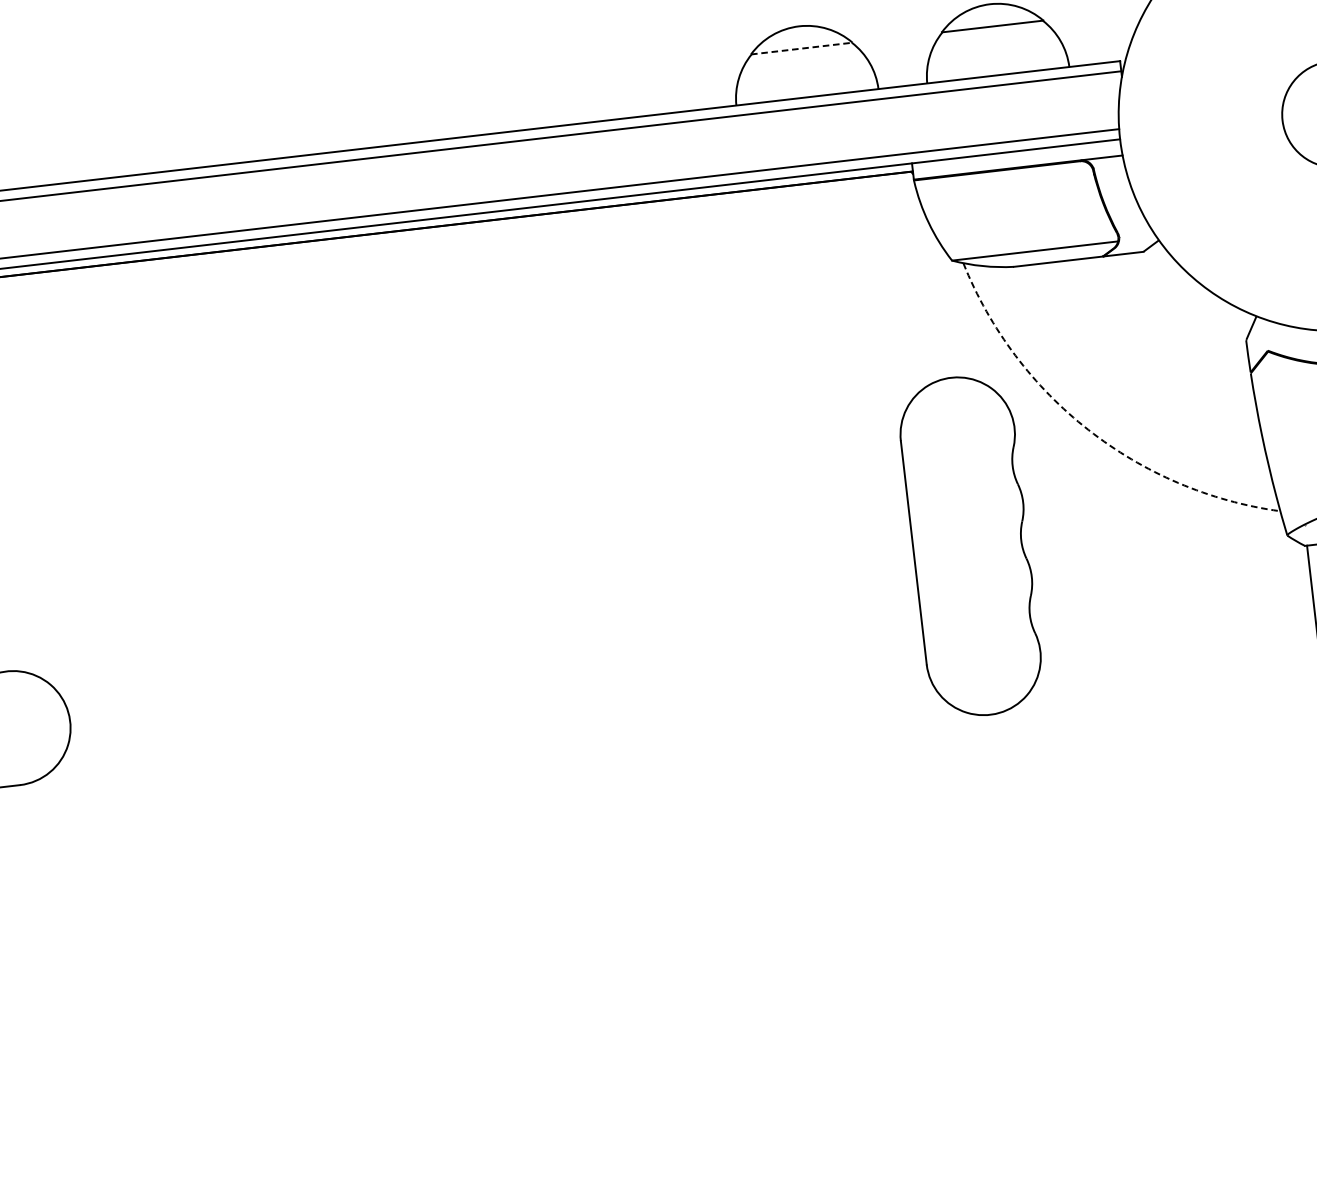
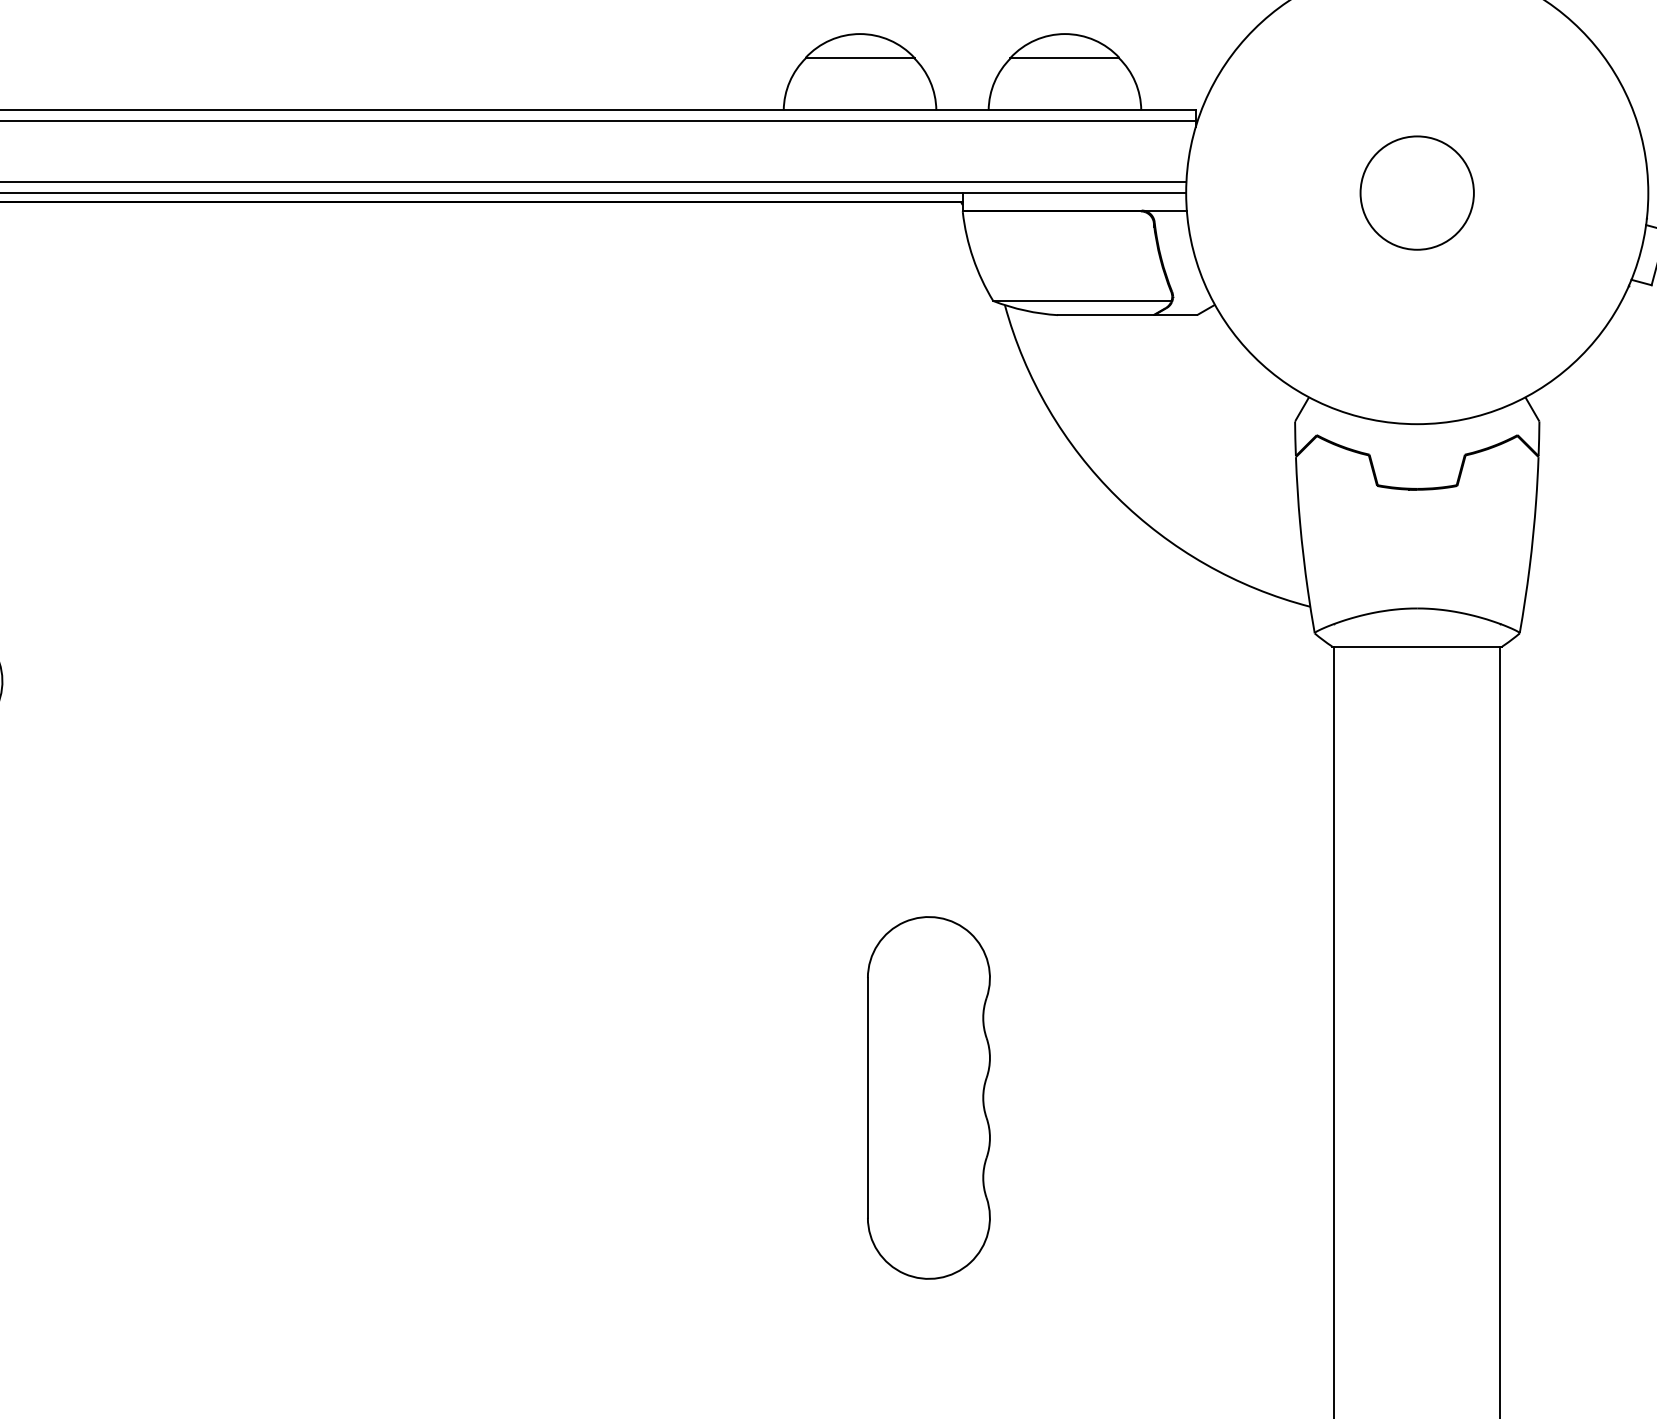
line: (802, 48) -> (860, 57), dashed -> solid
arc: (1088, 430) -> (1117, 497), dashed -> solid
part: (970, 545) -> (928, 1097), moved

